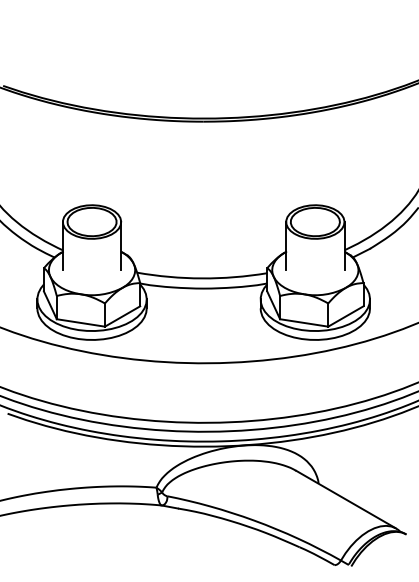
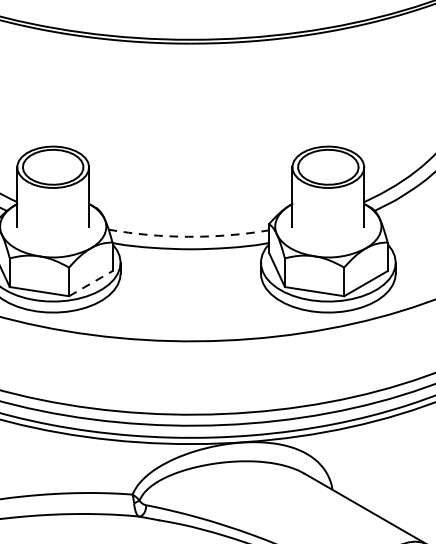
arc: (202, 278) -> (189, 236), solid -> dashed
line: (123, 316) -> (91, 283), solid -> dashed

